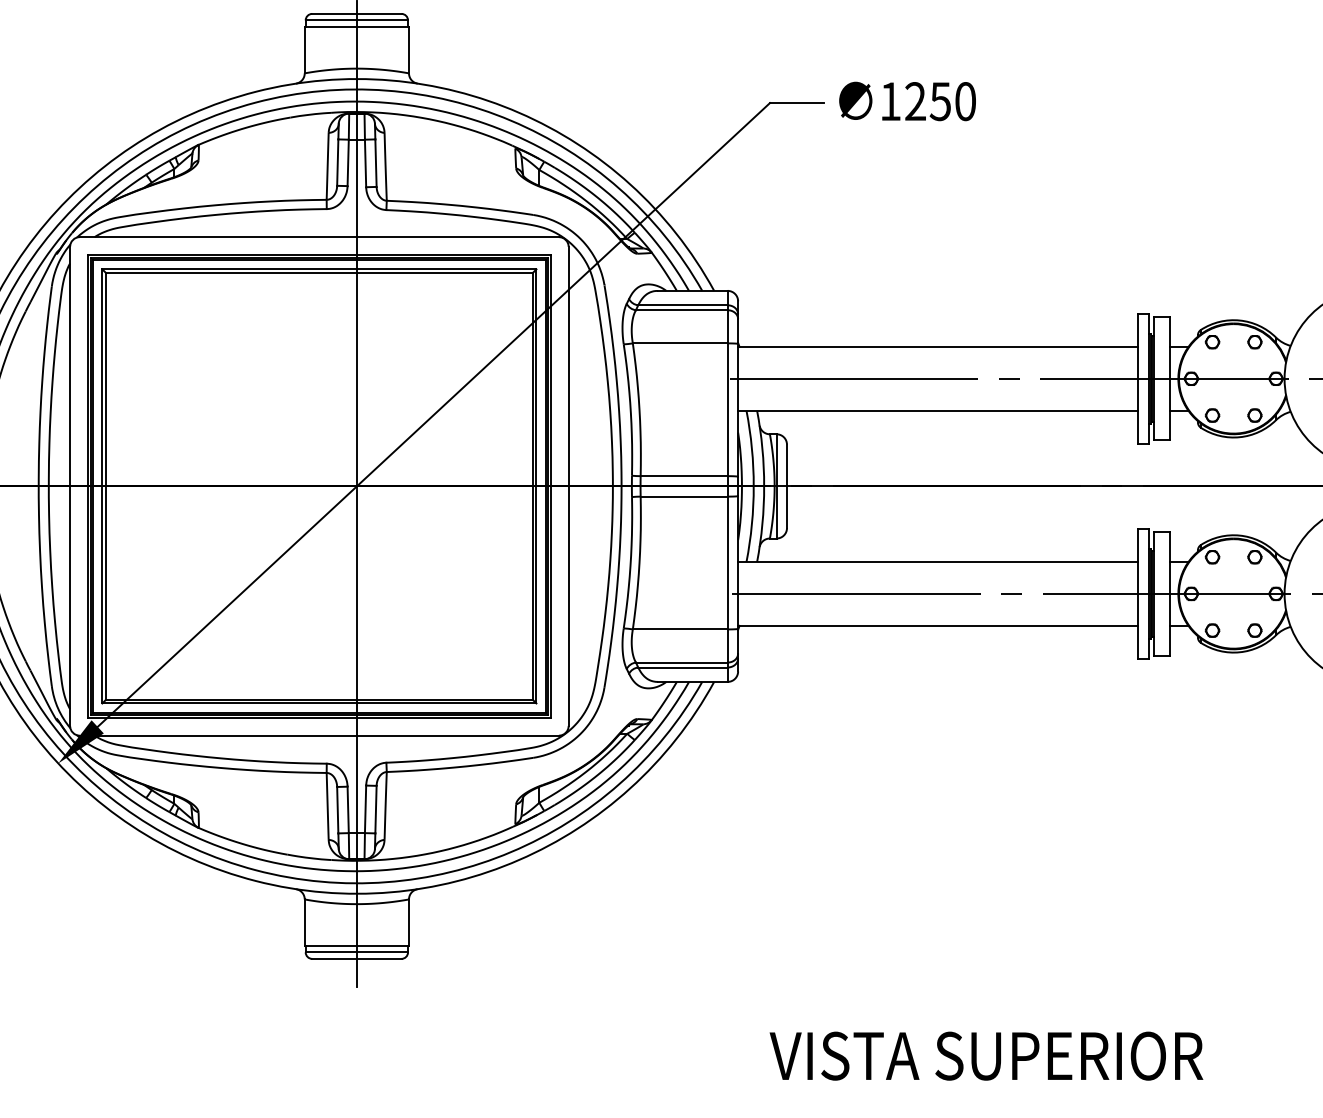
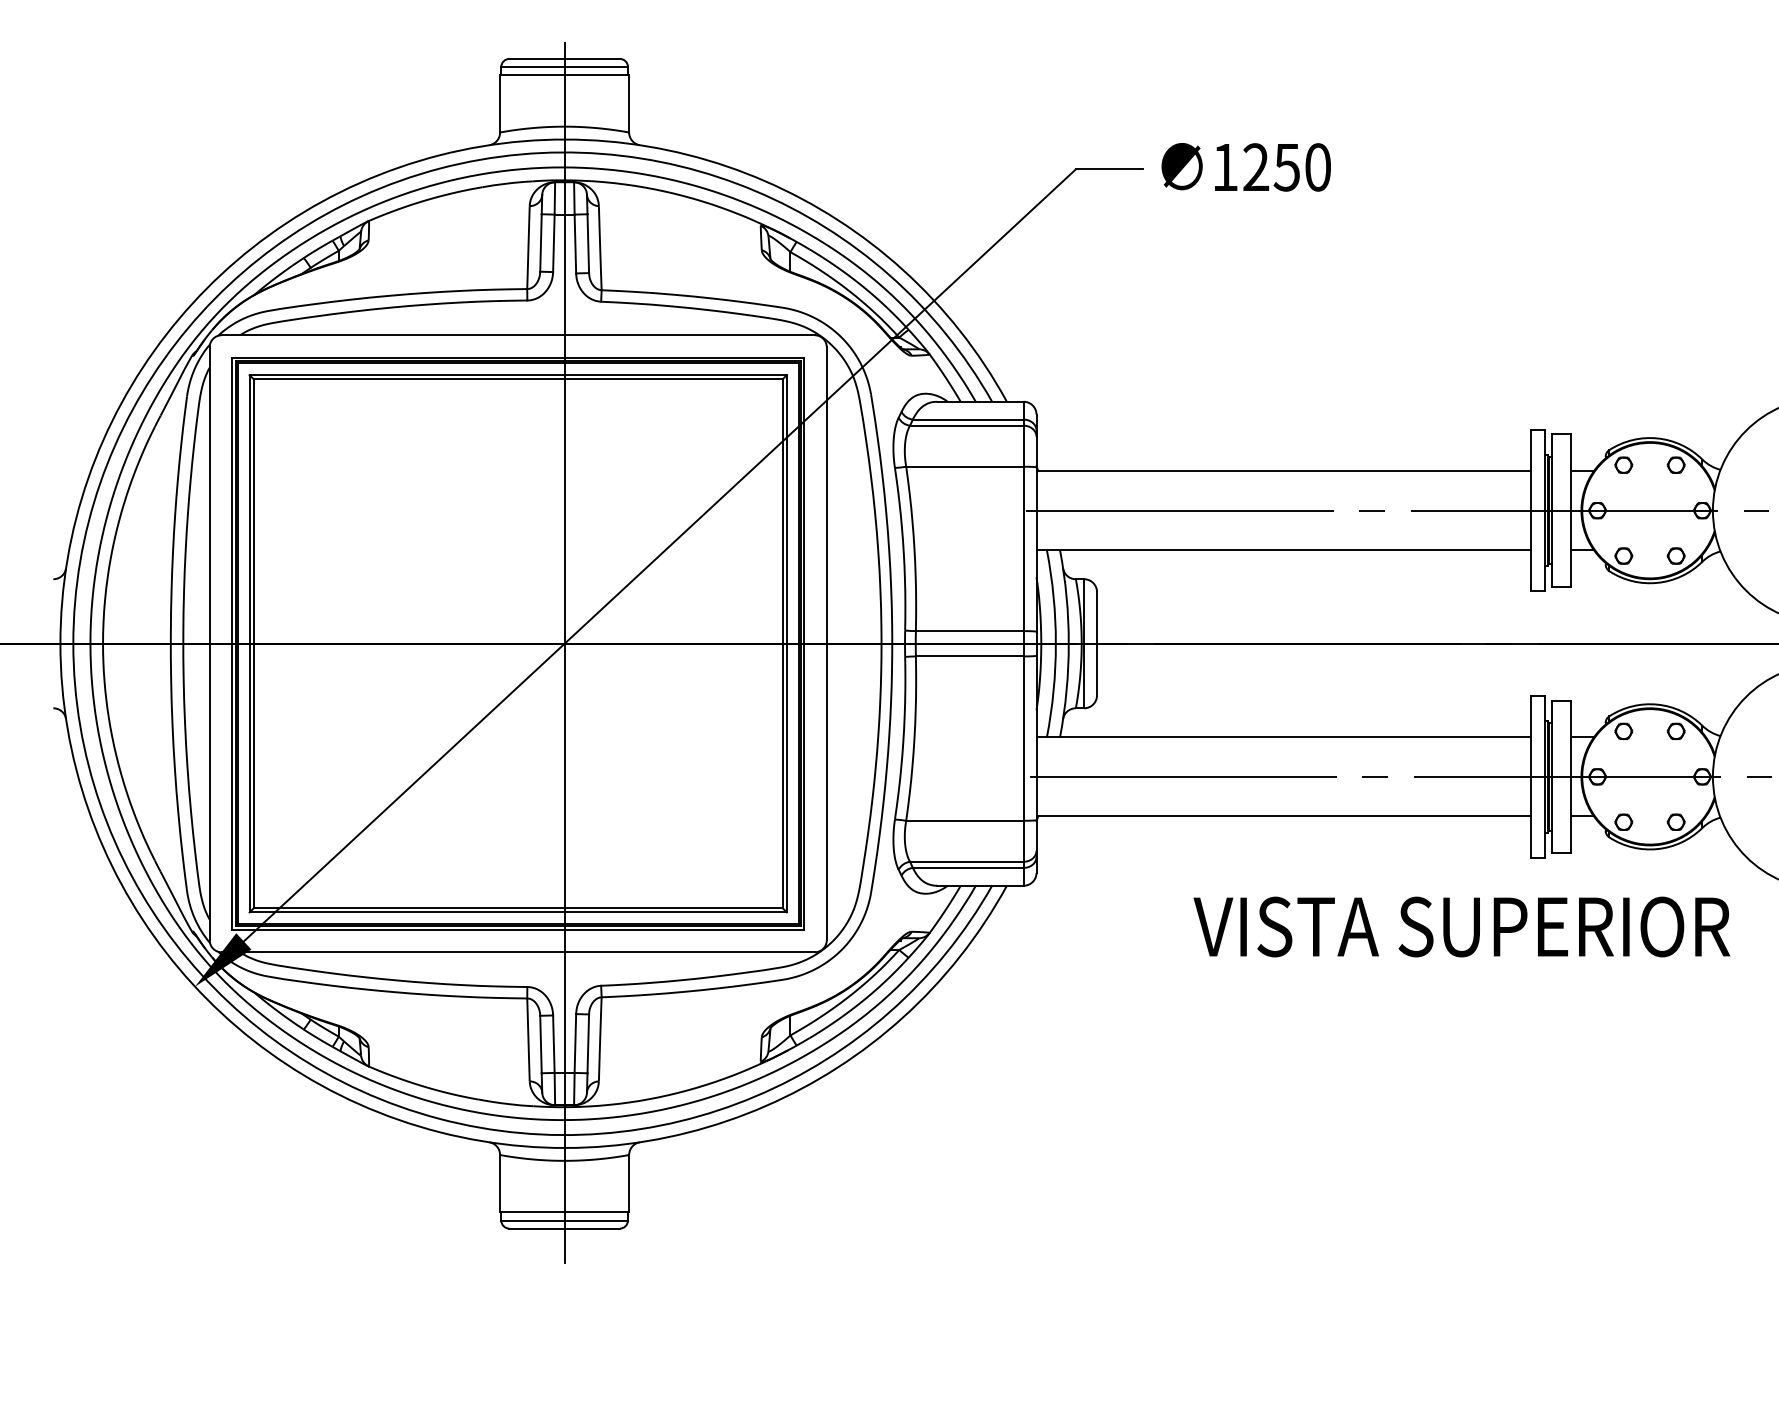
text: (986, 1055) -> (1461, 926), moved

